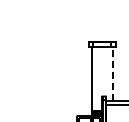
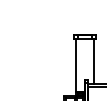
line: (112, 73) -> (93, 60), dashed -> solid

